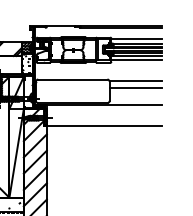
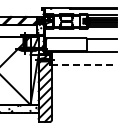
line: (135, 87) -> (101, 42), removed
line: (103, 126) -> (83, 64), solid -> dashed

